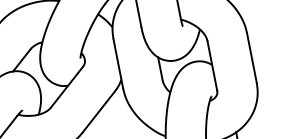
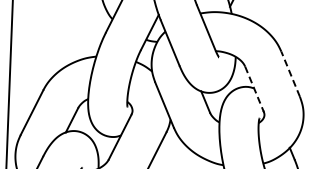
line: (251, 57) -> (290, 73), solid -> dashed
line: (212, 66) -> (254, 89), solid -> dashed

